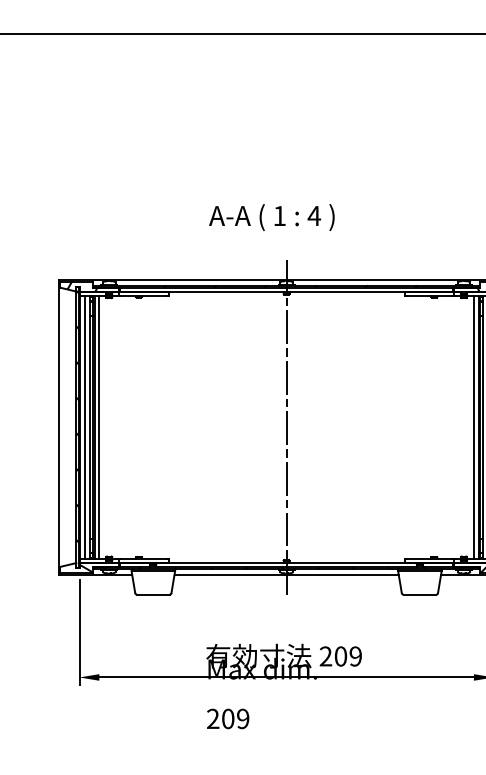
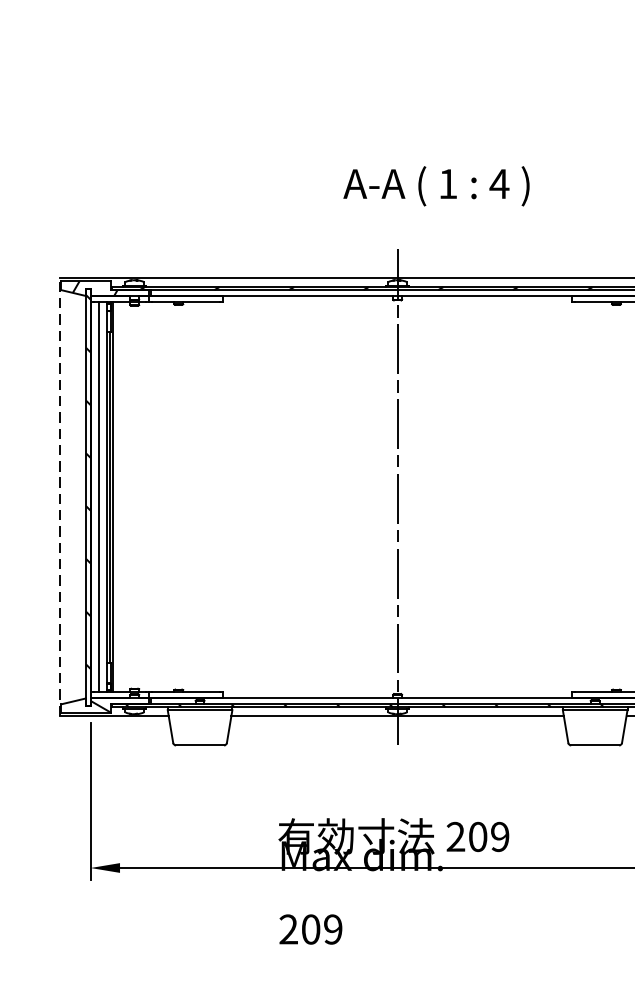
text: (271, 217) -> (435, 186), moved
line: (99, 426) -> (120, 496), removed
line: (58, 427) -> (59, 497), solid -> dashed

